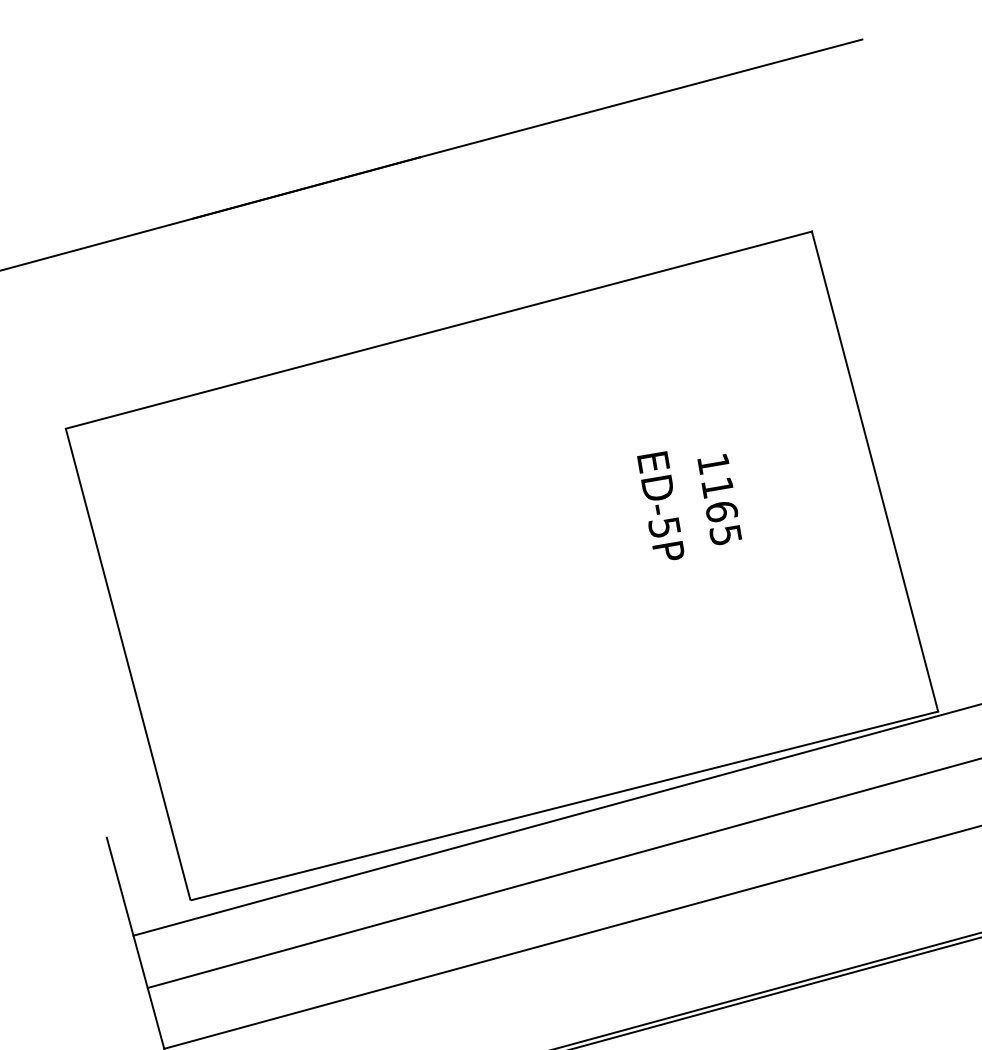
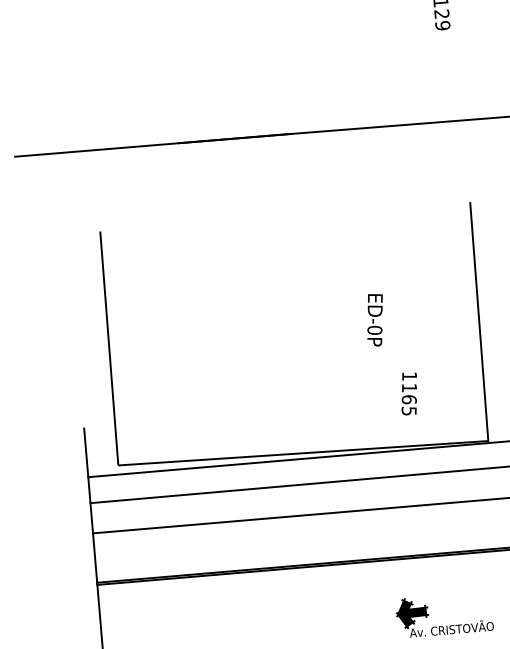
line: (439, 330) -> (285, 217), removed
text: (717, 499) -> (408, 393), moved
text: (663, 526) -> (374, 329), ED-5P -> ED-0P

